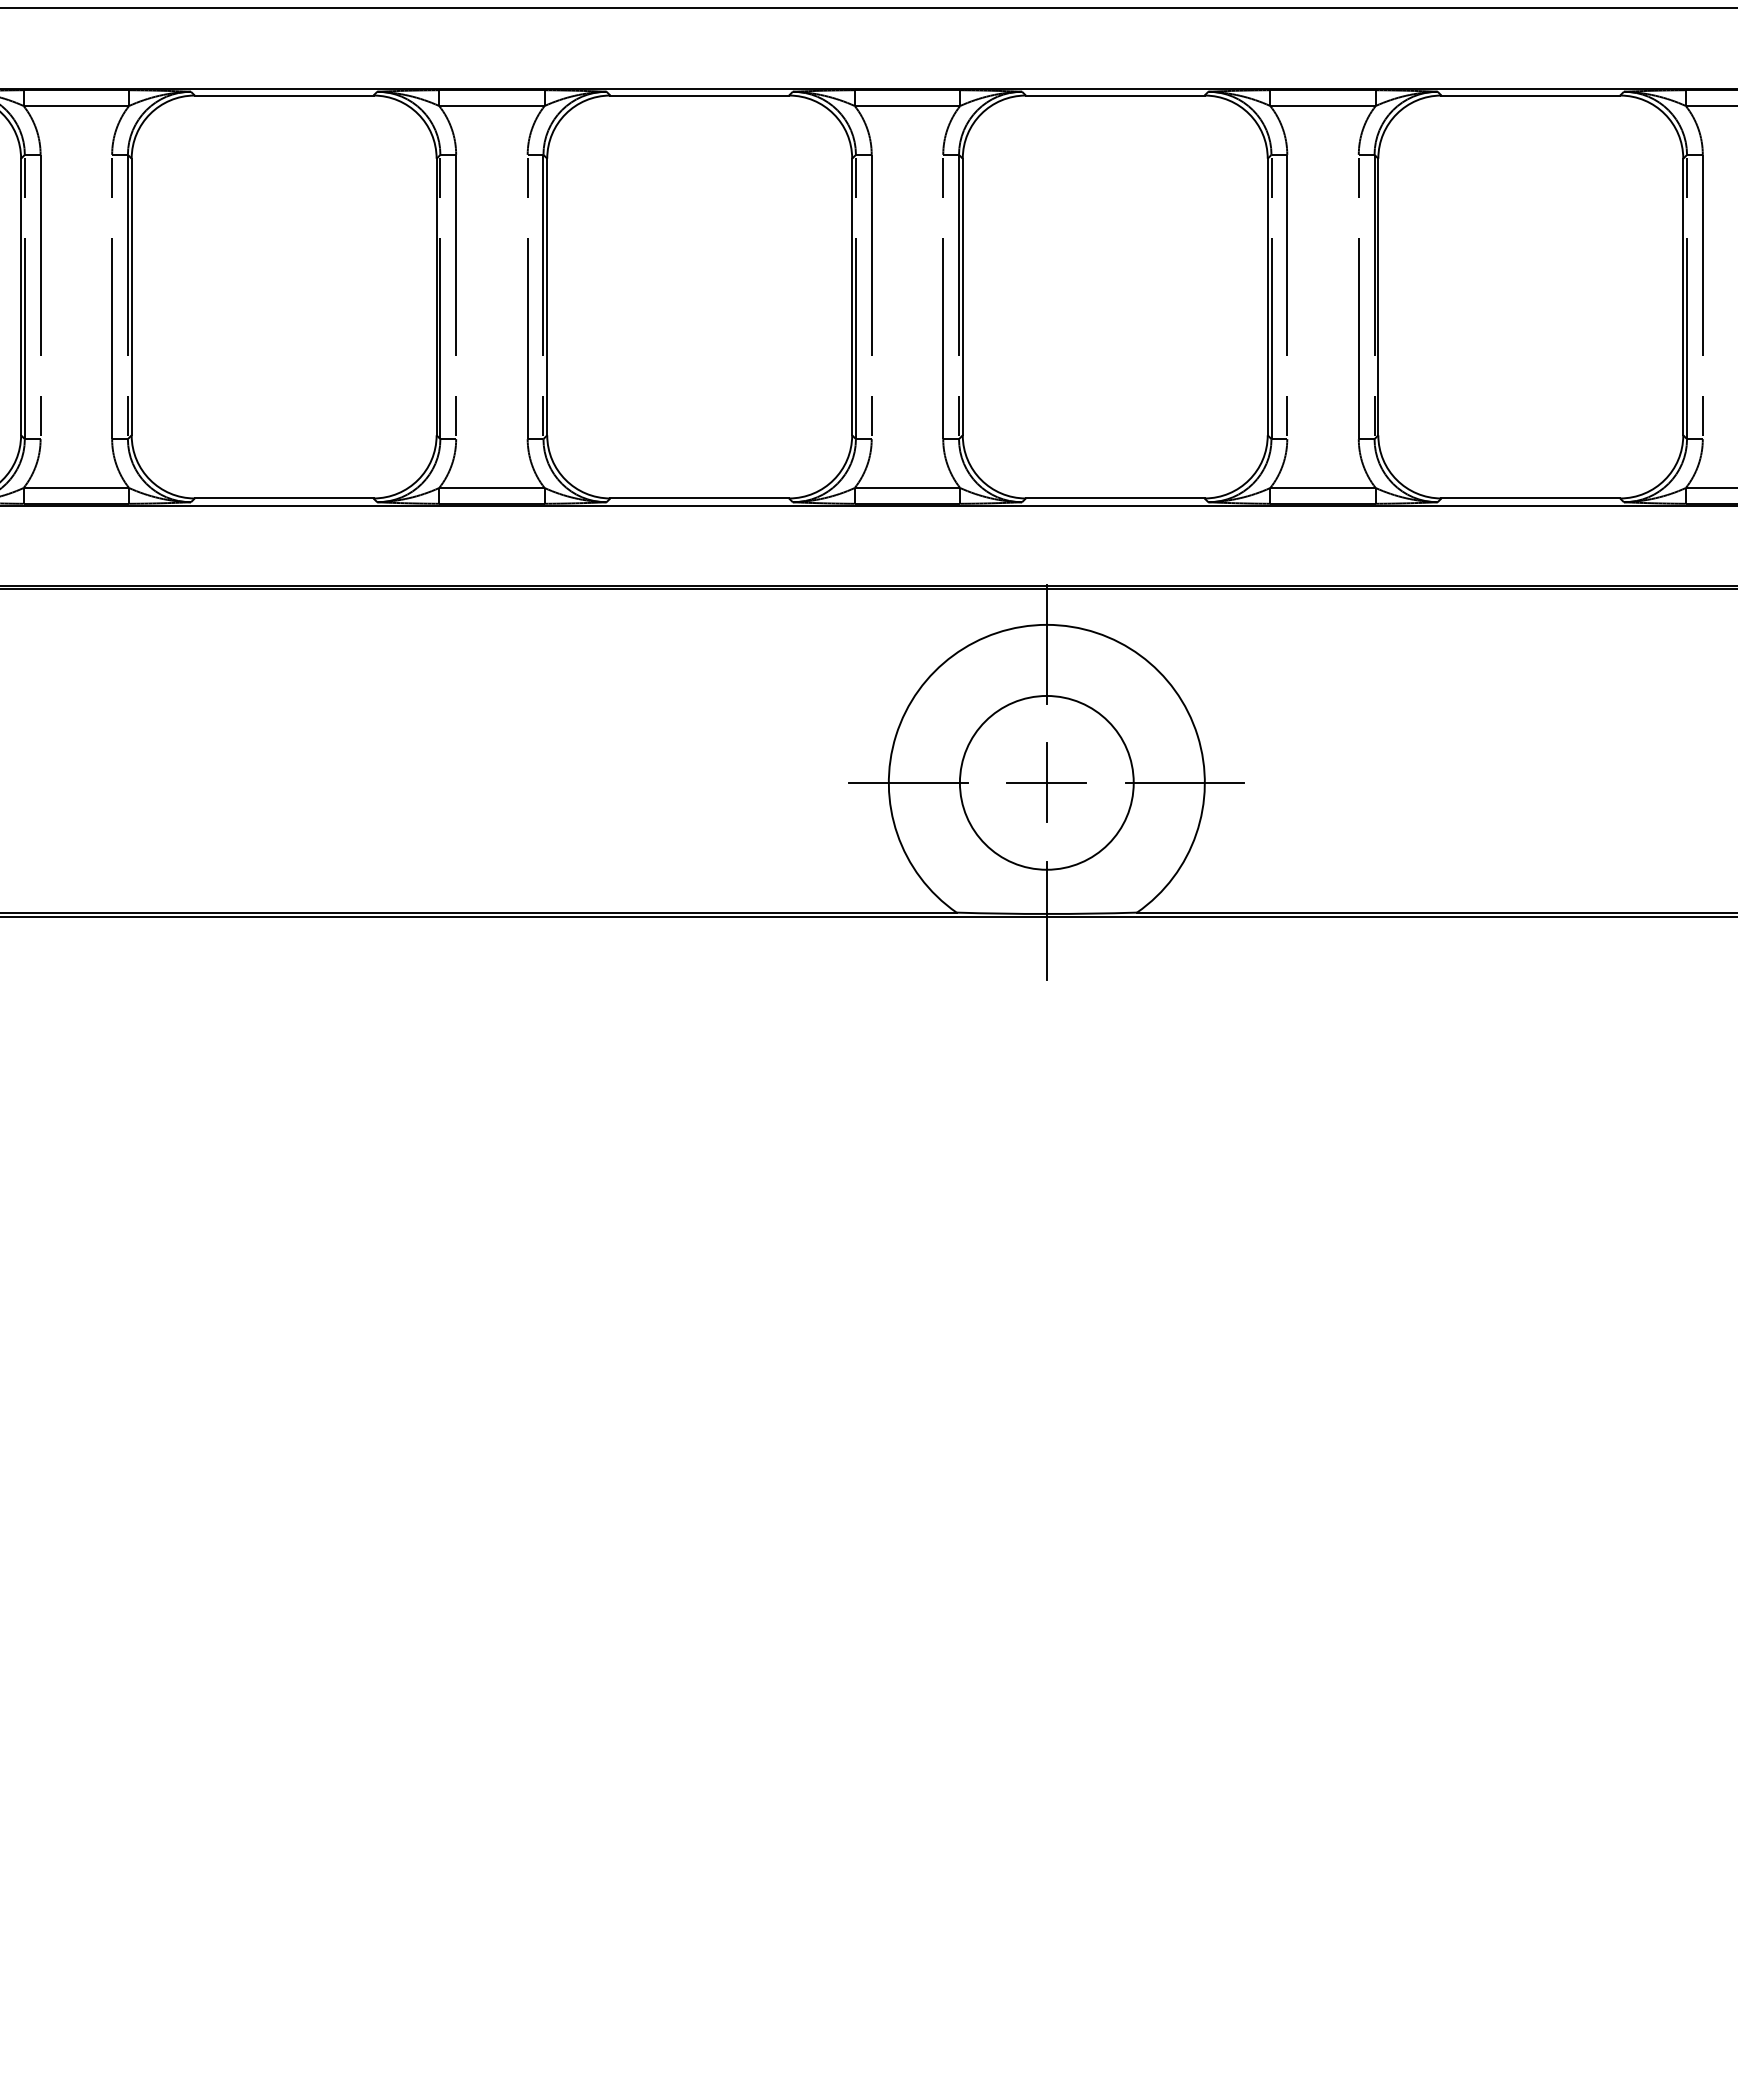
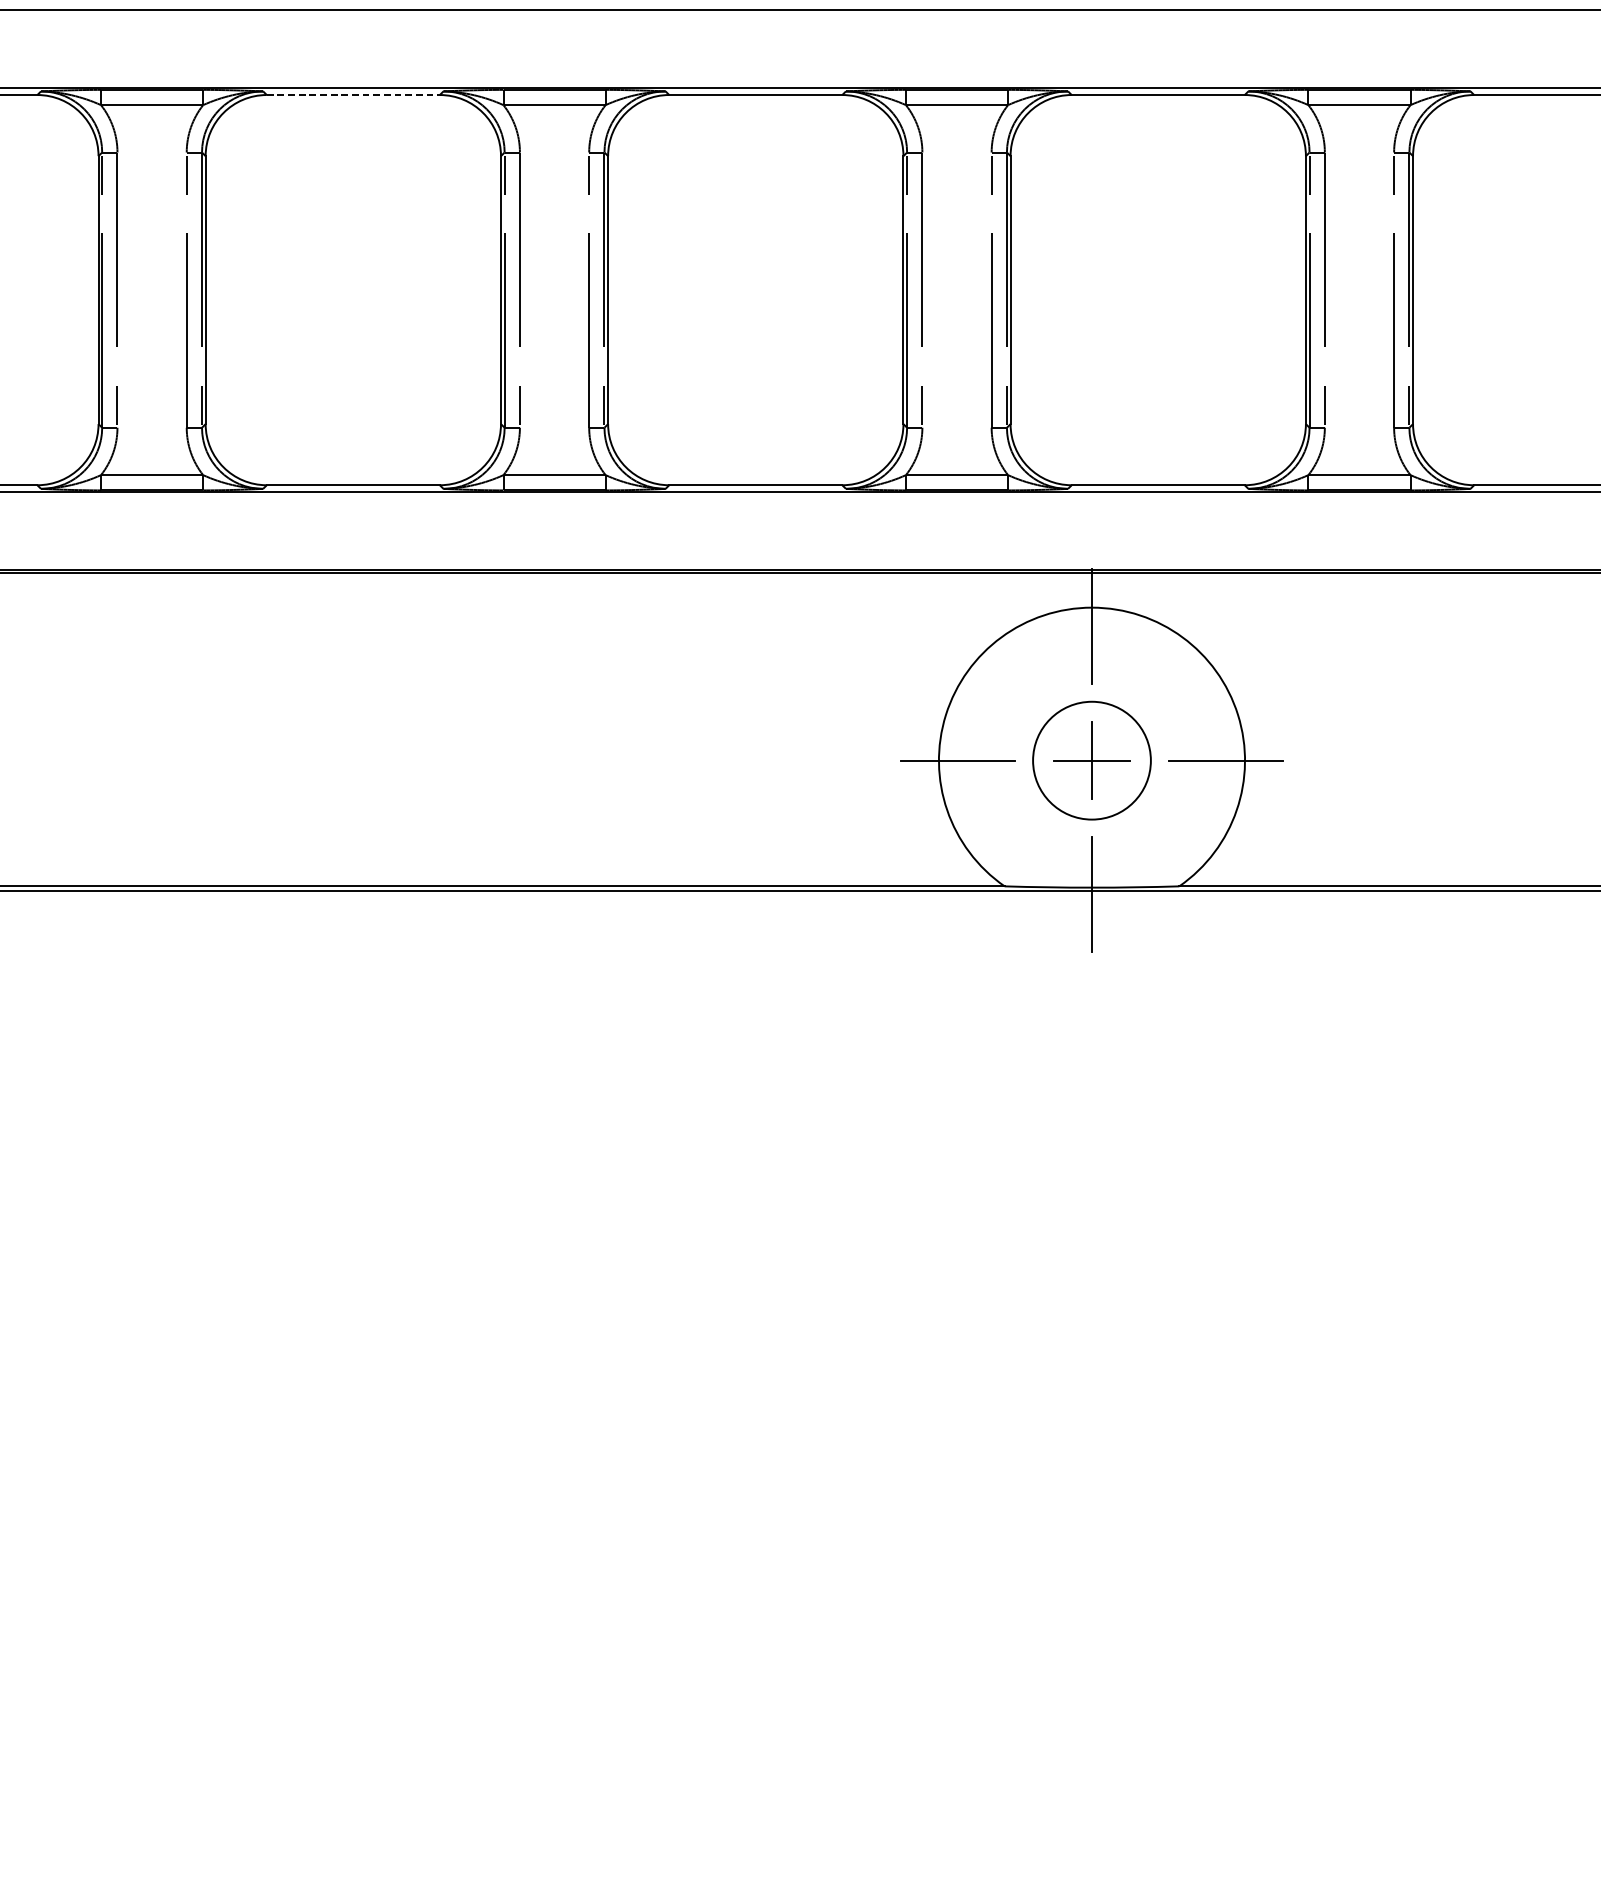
line: (284, 95) -> (353, 94), solid -> dashed
circle: (1046, 782) -> (1091, 760), size x0.7

